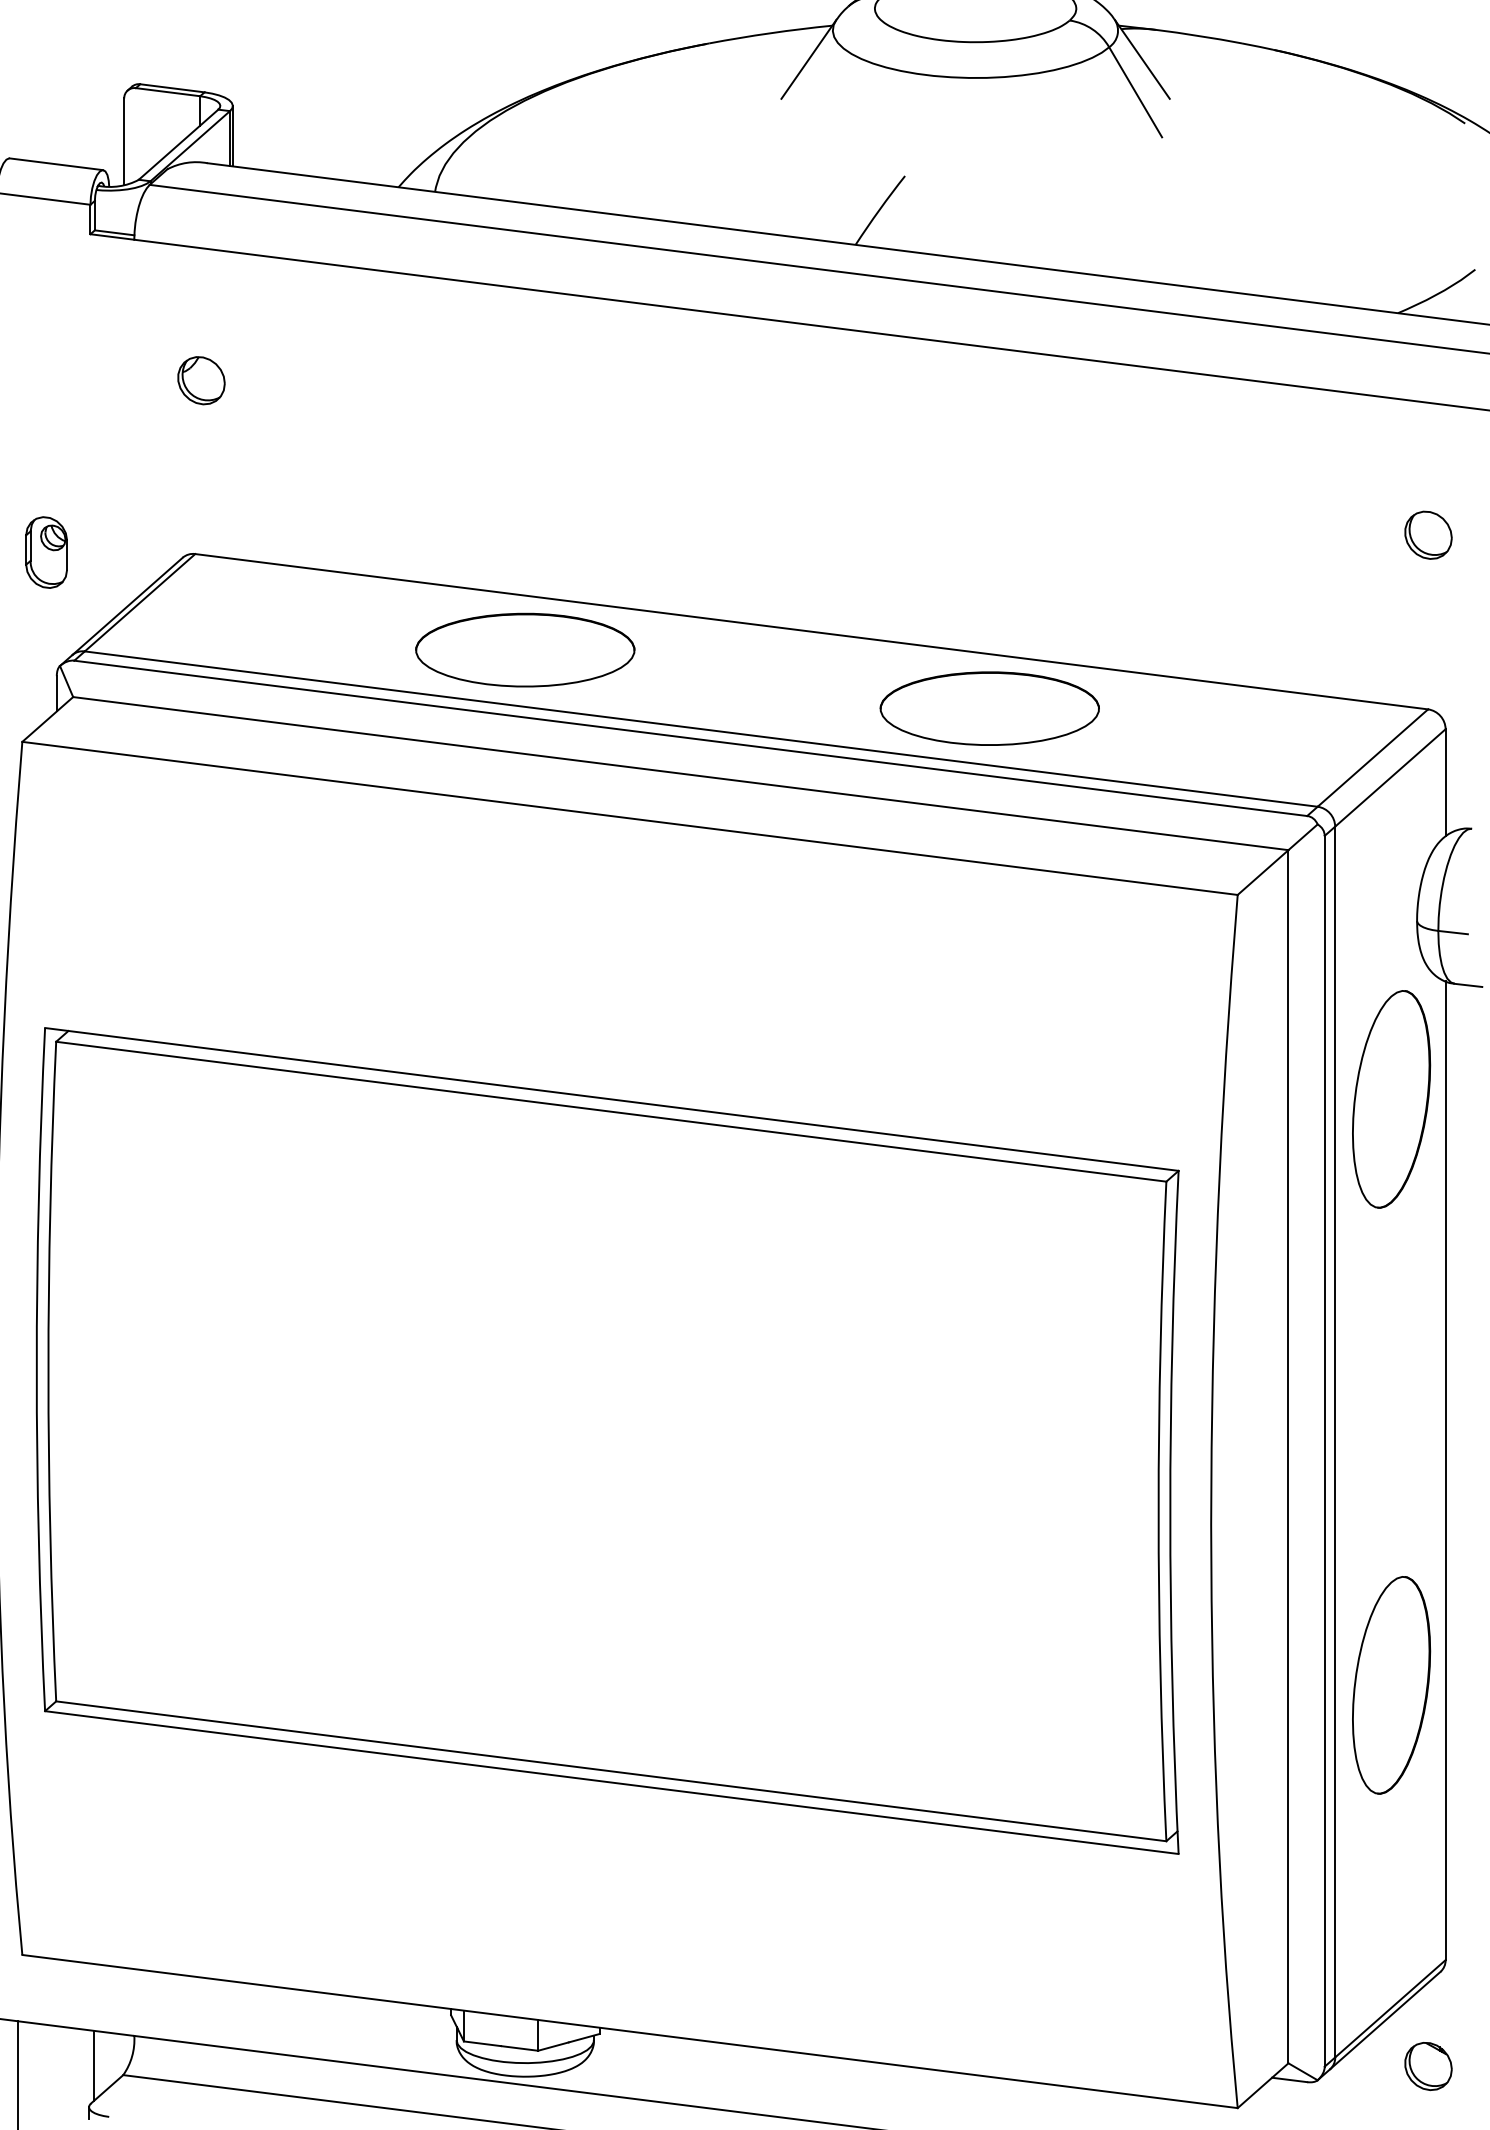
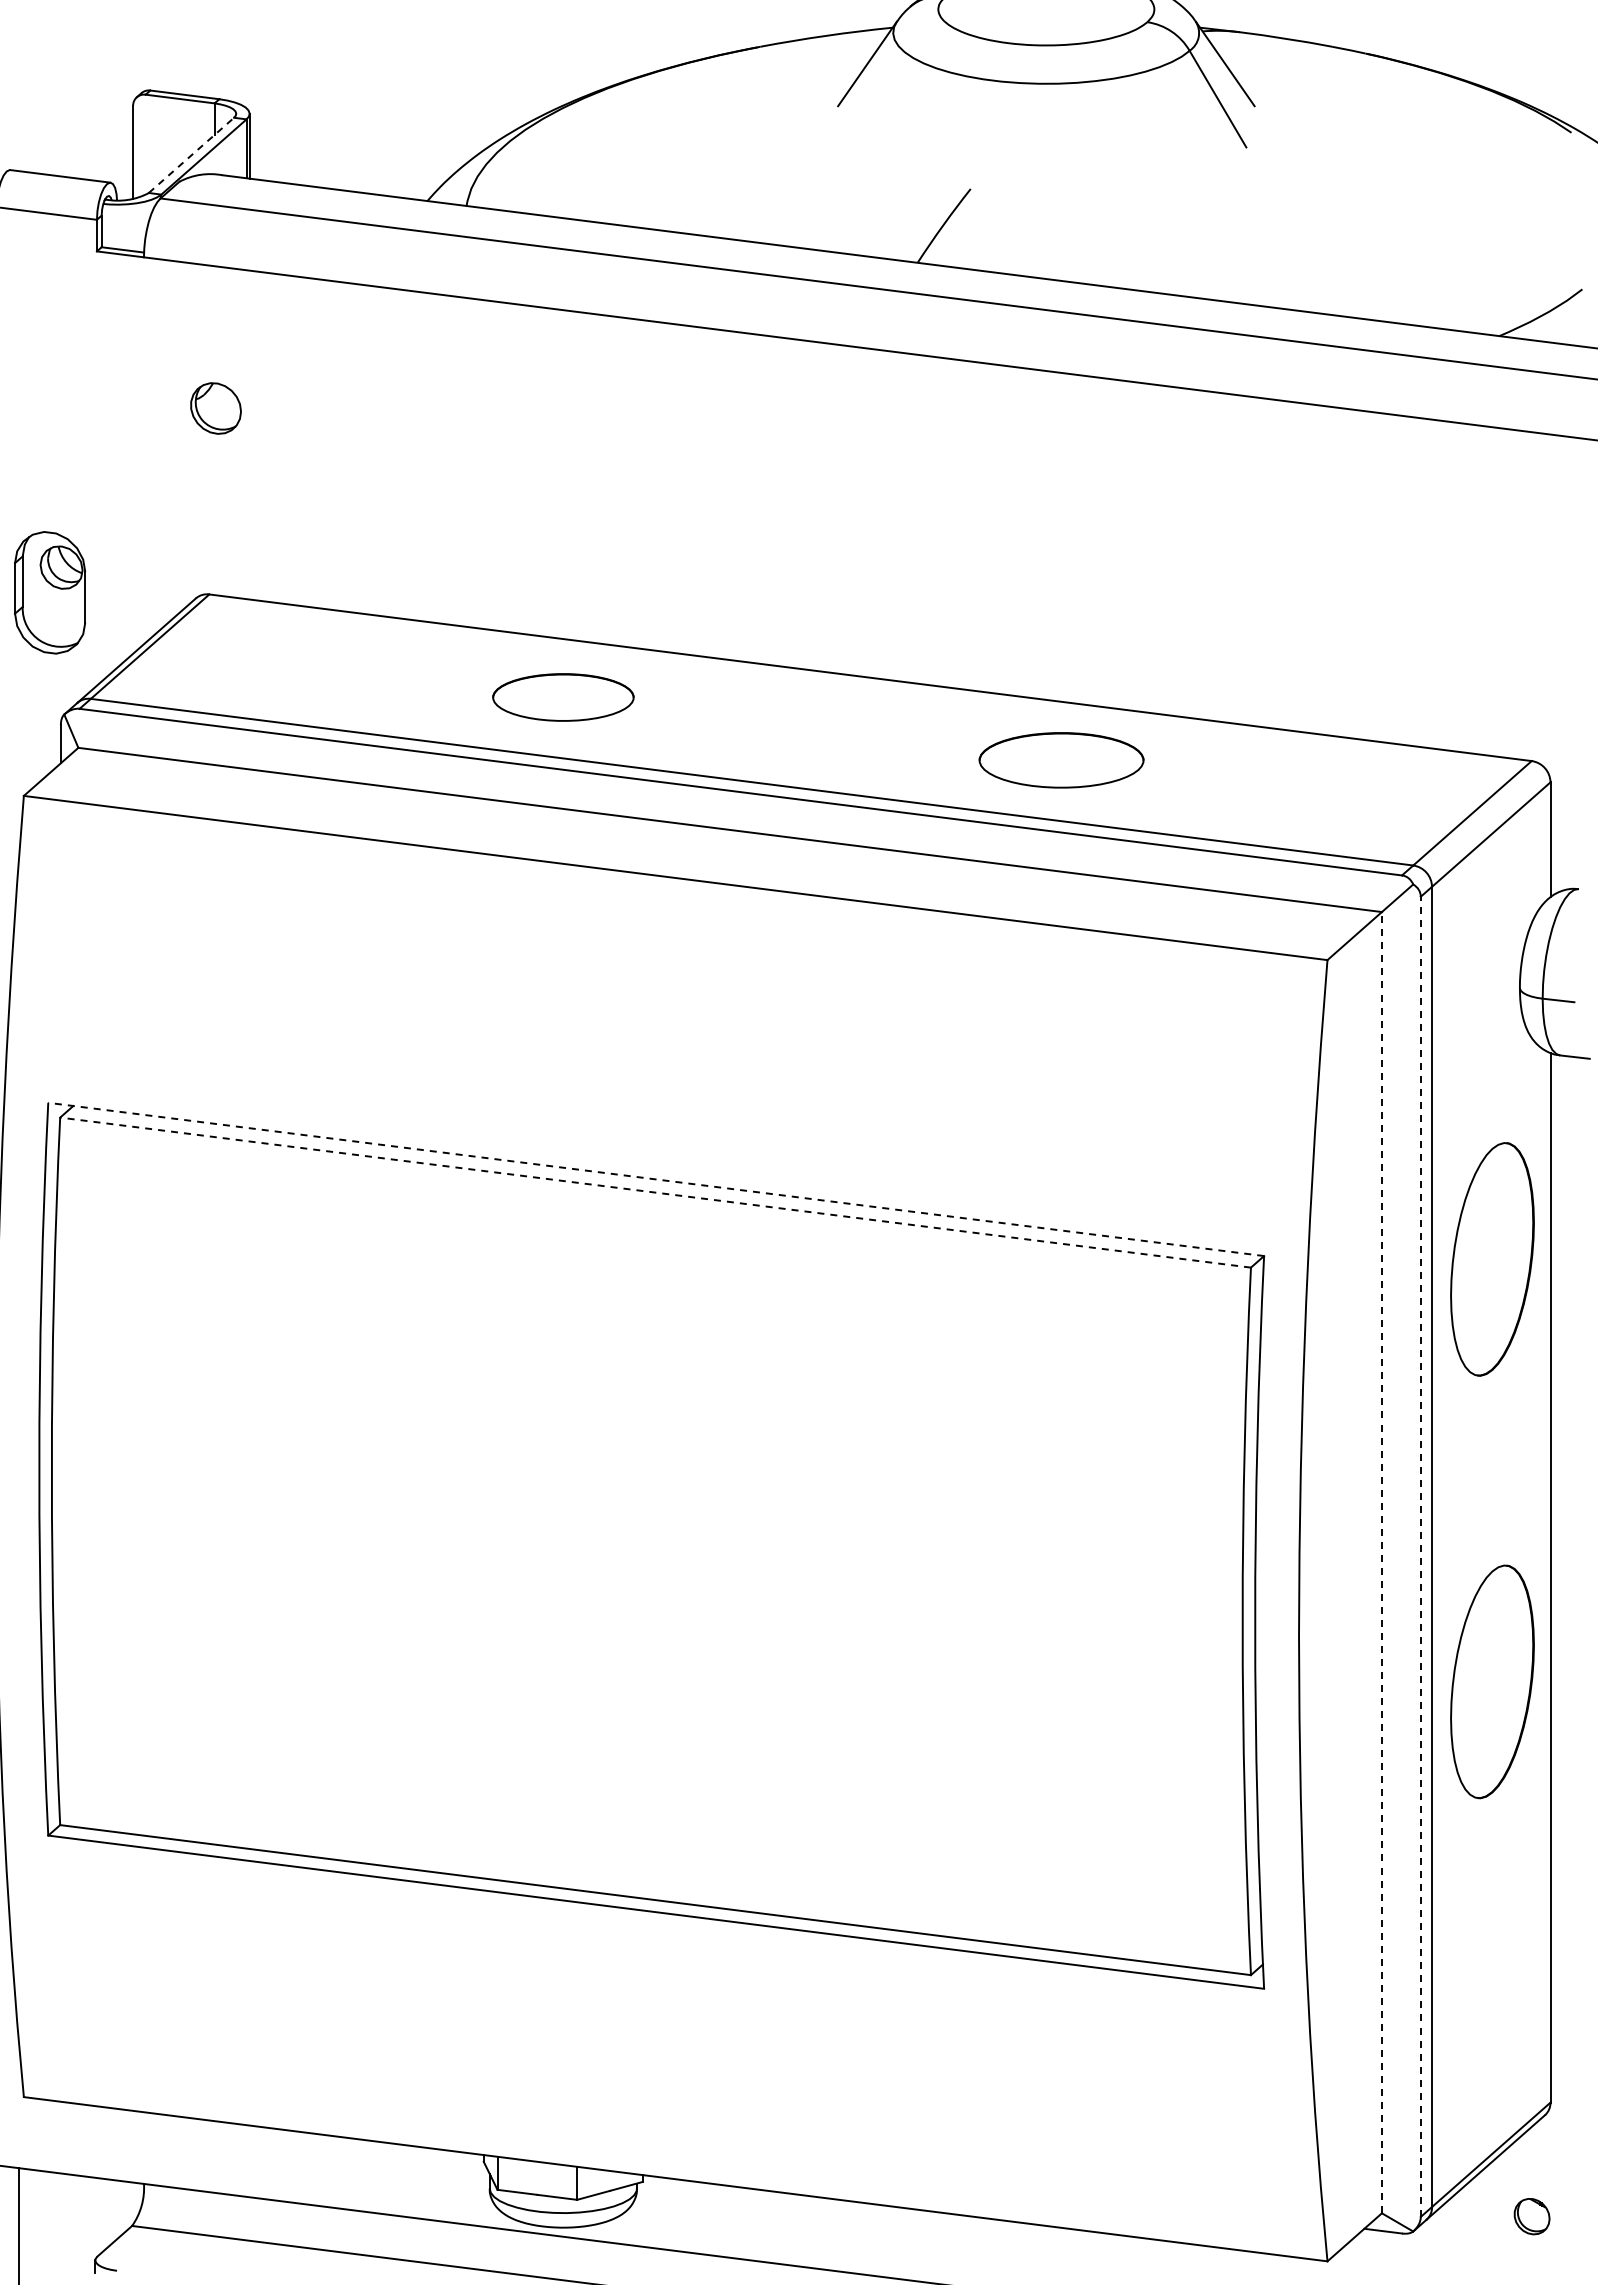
line: (178, 144) -> (191, 155), solid -> dashed
part: (1427, 535) -> (1531, 574), removed
part: (46, 552) -> (49, 592), size x1.6
part: (525, 650) -> (563, 697), size x0.6
part: (989, 708) -> (1061, 760), size x0.7
line: (612, 1099) -> (656, 1179), solid -> dashed
part: (1391, 1099) -> (1492, 1259), moved
line: (611, 1111) -> (655, 1192), solid -> dashed
line: (1324, 1450) -> (1420, 1556), solid -> dashed
line: (1288, 1456) -> (1381, 1562), solid -> dashed
part: (1391, 1684) -> (1492, 1681), moved
line: (93, 2065) -> (100, 2215), removed
part: (1427, 2066) -> (1531, 2216), size x0.7

